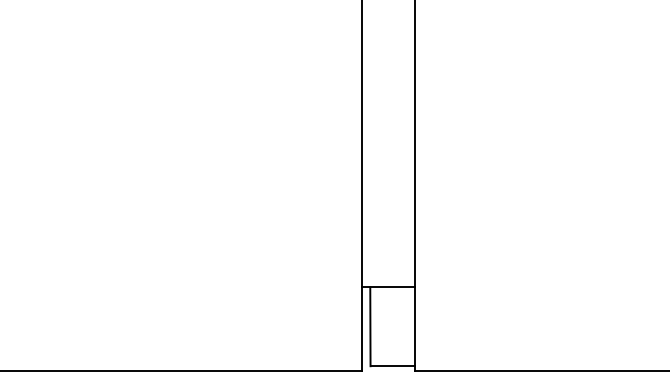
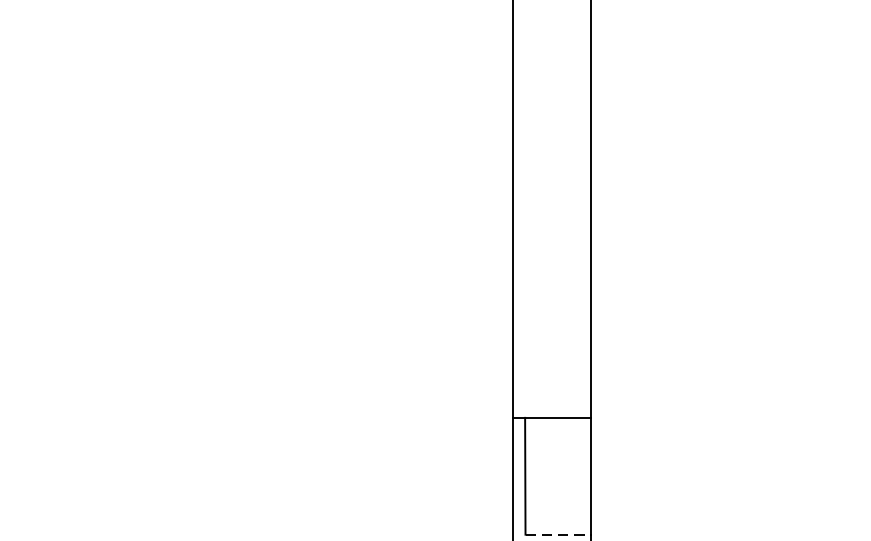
line: (393, 366) -> (559, 535), solid -> dashed

